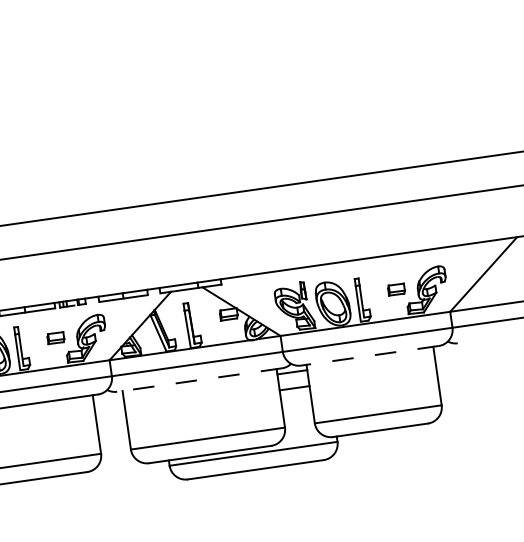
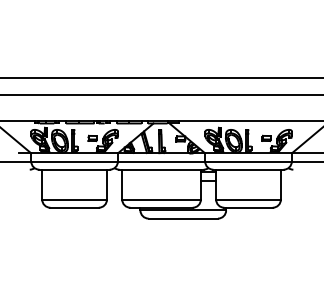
line: (369, 355) -> (248, 169), dashed -> solid
line: (199, 379) -> (161, 169), dashed -> solid

